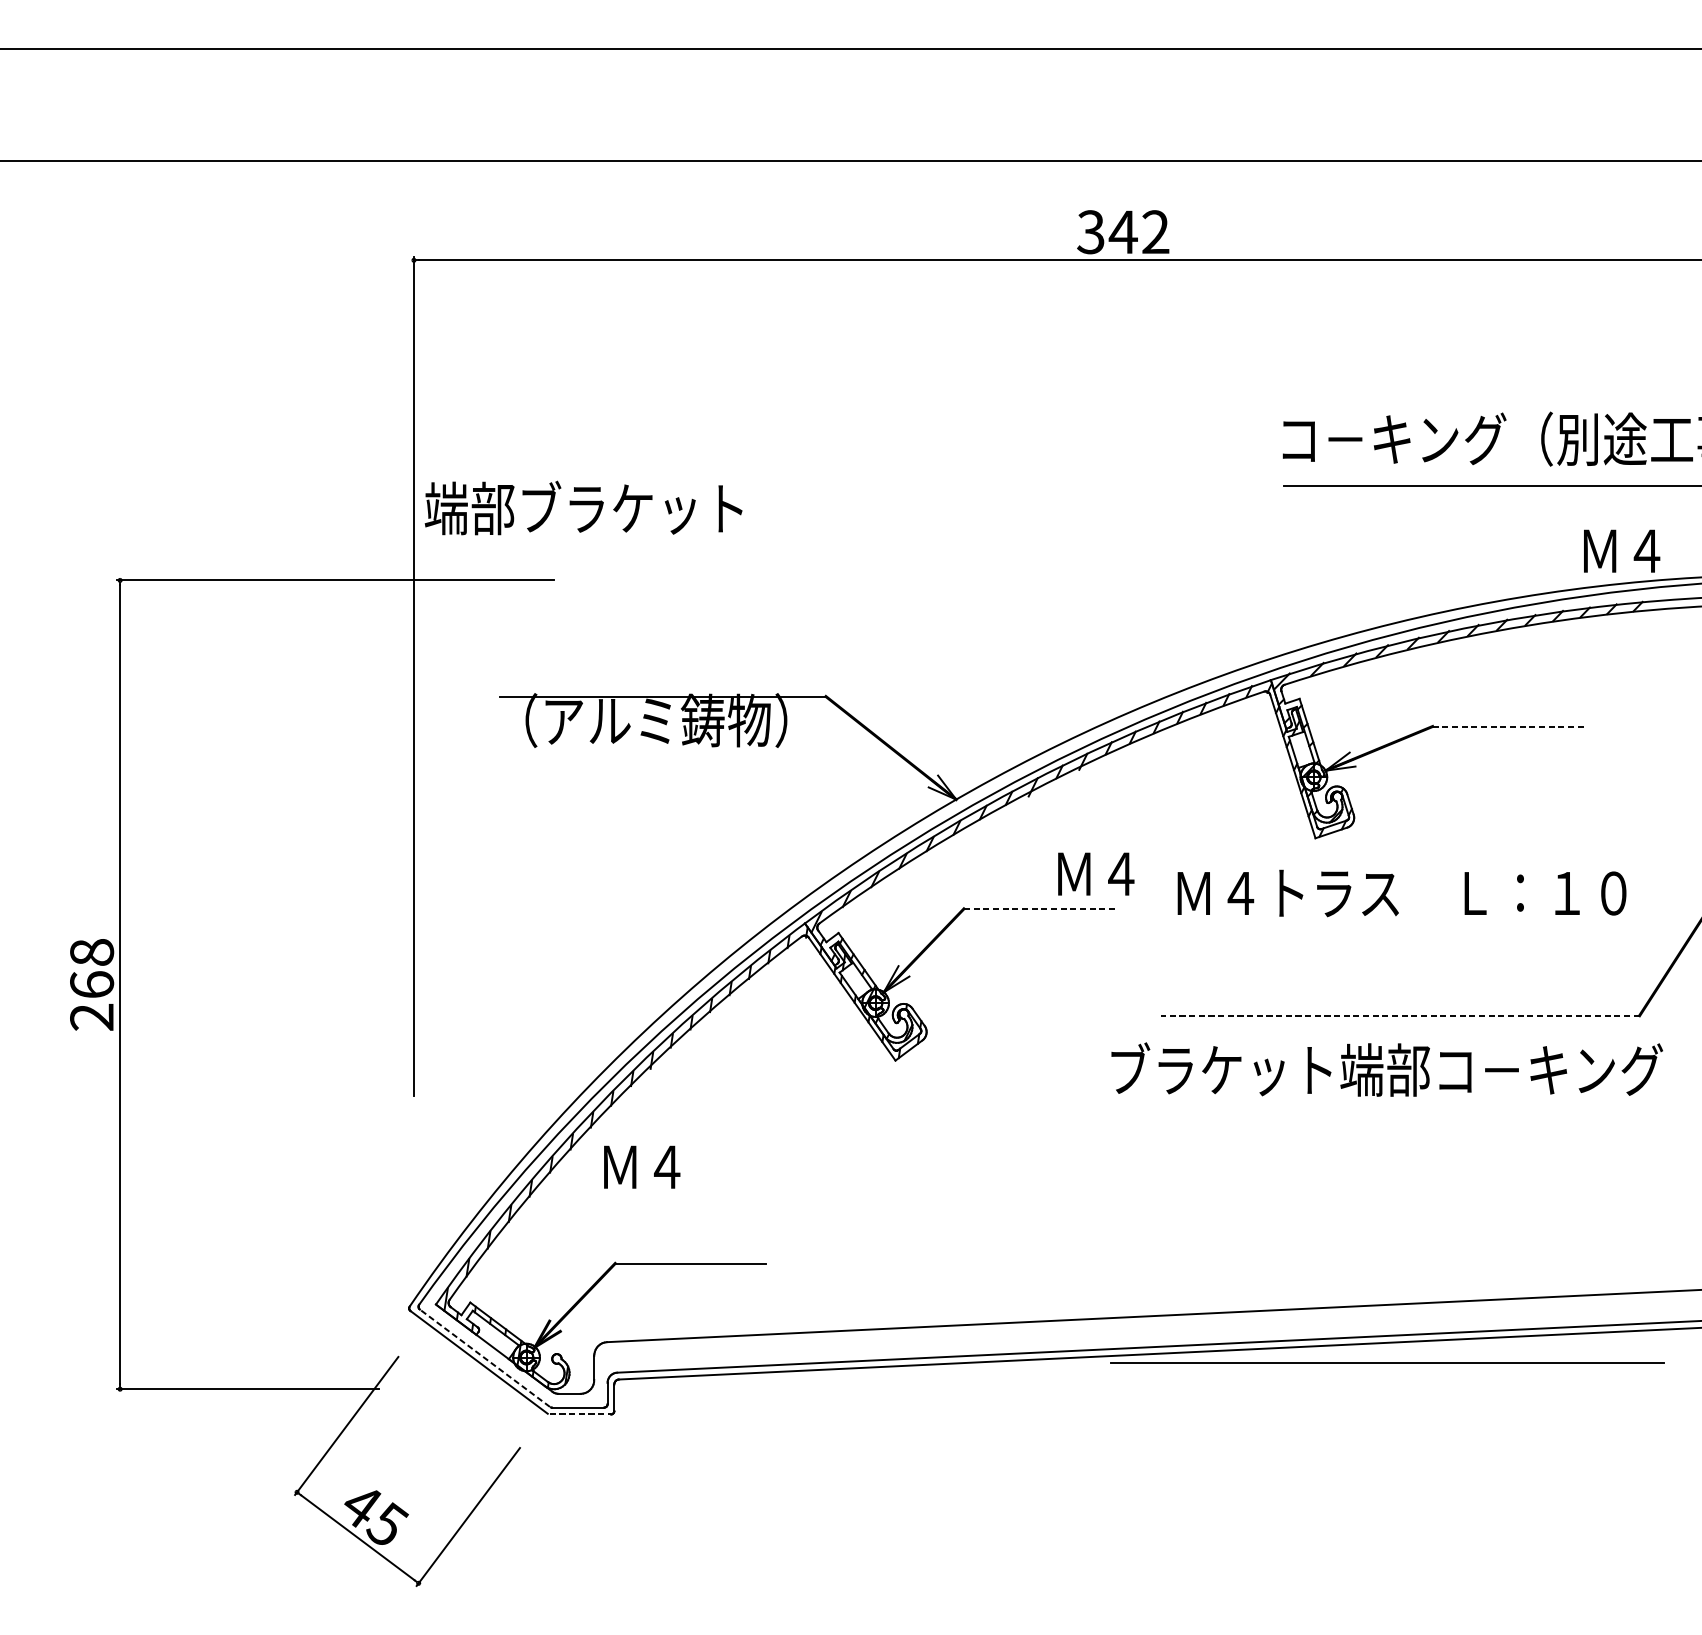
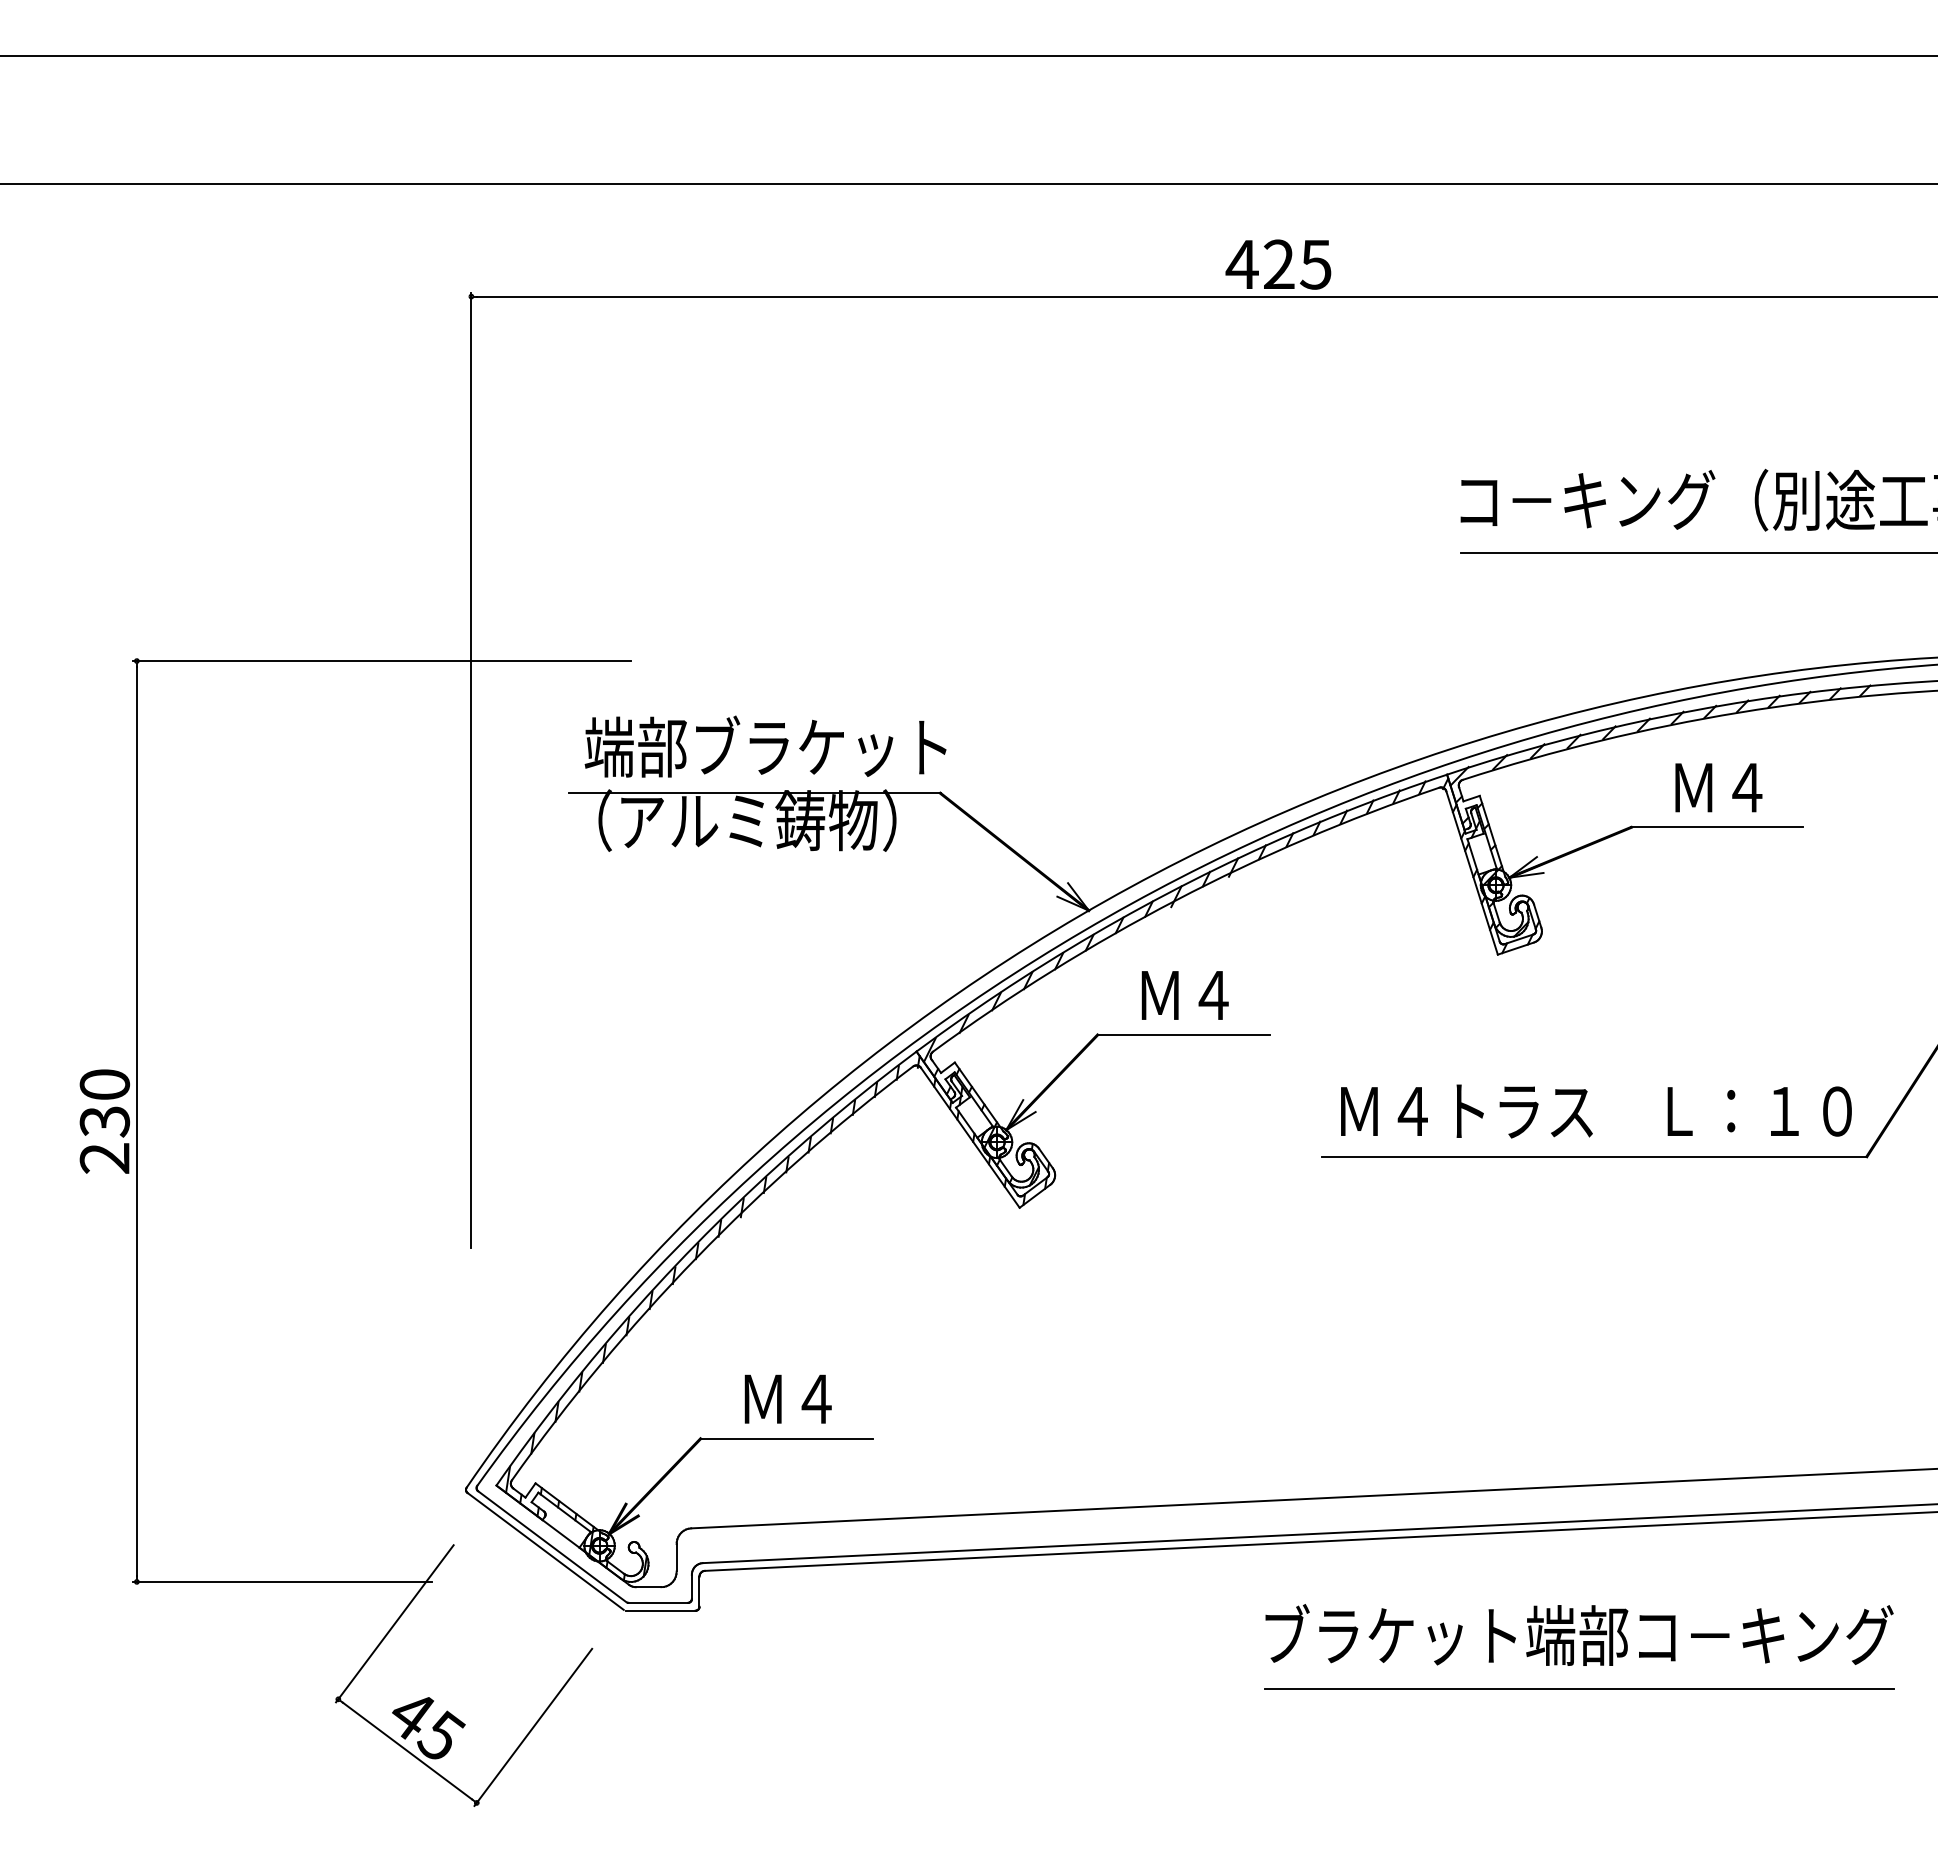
text: (1122, 232) -> (1278, 264), 342 -> 425
text: (583, 507) -> (765, 746), moved
text: (1621, 550) -> (1718, 787), moved
line: (1508, 726) -> (1717, 827), dashed -> solid
text: (1095, 874) -> (1184, 995), moved
text: (1402, 893) -> (1596, 1111), moved
line: (1040, 909) -> (1184, 1035), dashed -> solid
text: (91, 969) -> (104, 1103), 268 -> 230
line: (1399, 1015) -> (1593, 1156), dashed -> solid
text: (1387, 1069) -> (1579, 1634), moved
text: (641, 1166) -> (787, 1398), moved
line: (484, 1358) -> (551, 1546), dashed -> solid
line: (1387, 1363) -> (1579, 1688), moved
line: (580, 1414) -> (660, 1610), dashed -> solid

